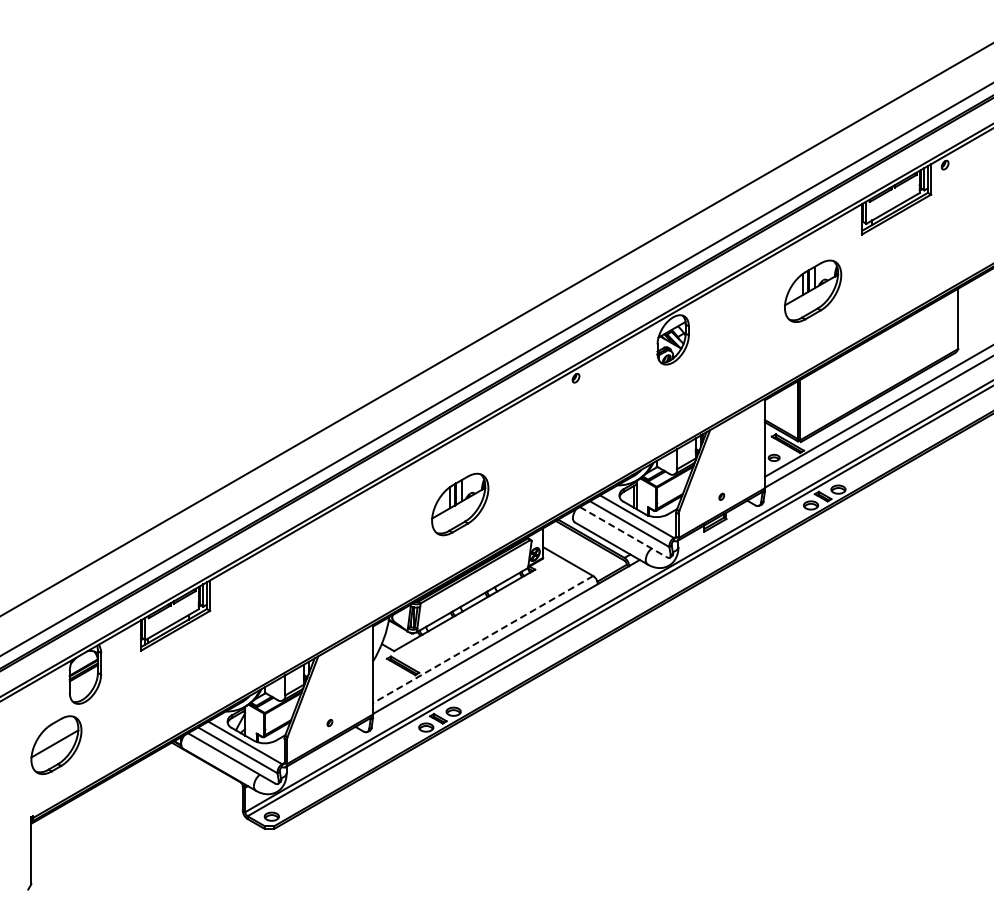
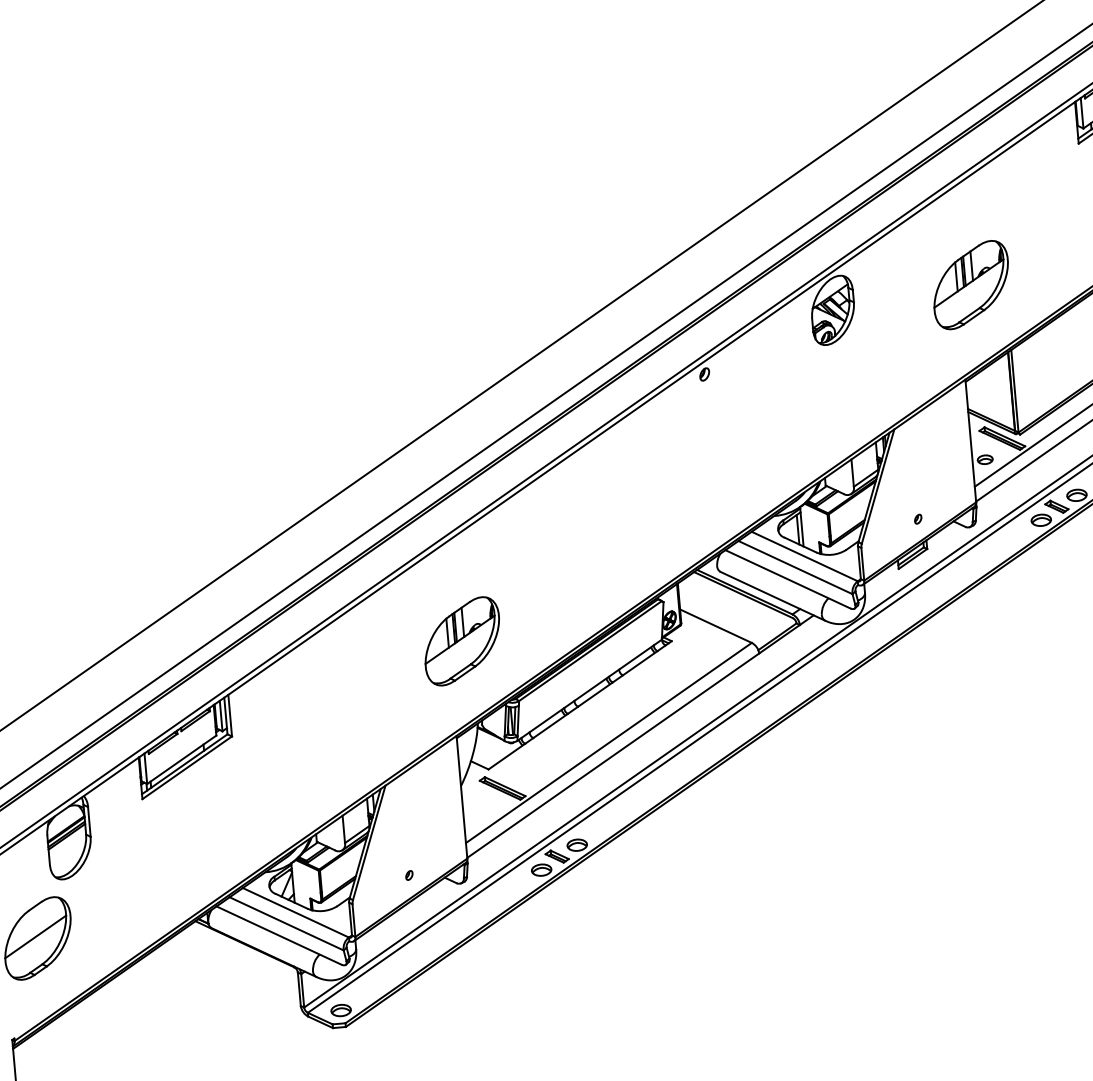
part: (813, 290) -> (971, 283), moved
part: (460, 504) -> (462, 641), moved
line: (623, 532) -> (788, 579), dashed -> solid
line: (482, 639) -> (608, 742), dashed -> solid

